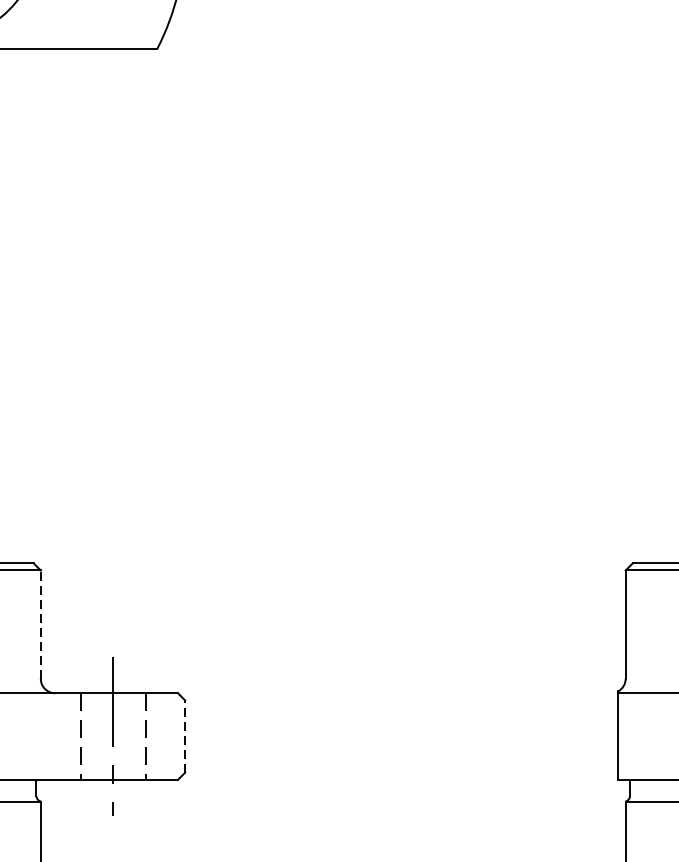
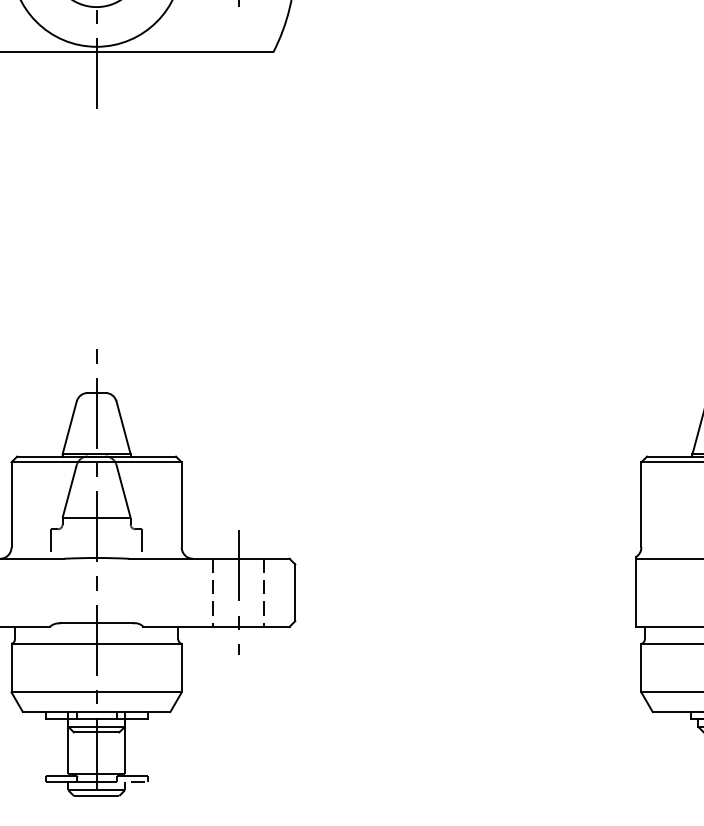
line: (40, 624) -> (181, 504), dashed -> solid
line: (185, 736) -> (295, 592), dashed -> solid

